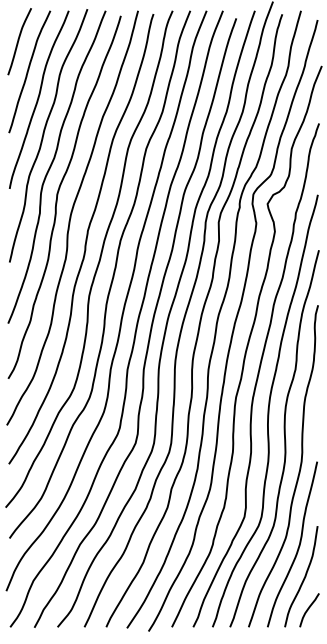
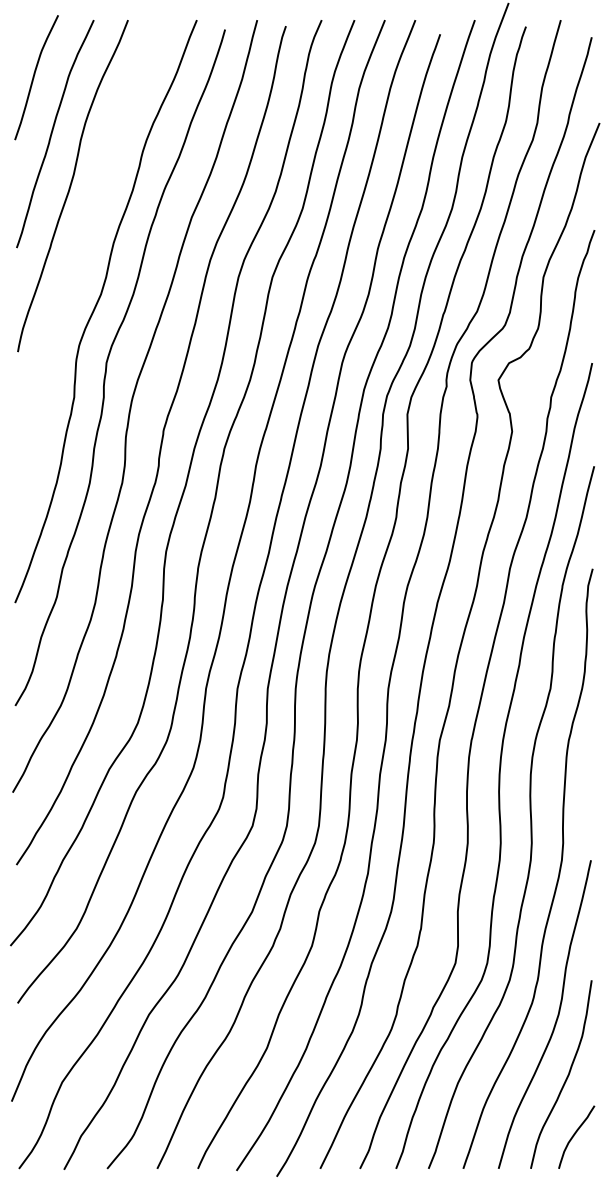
curve: (44, 134) -> (82, 250), removed

